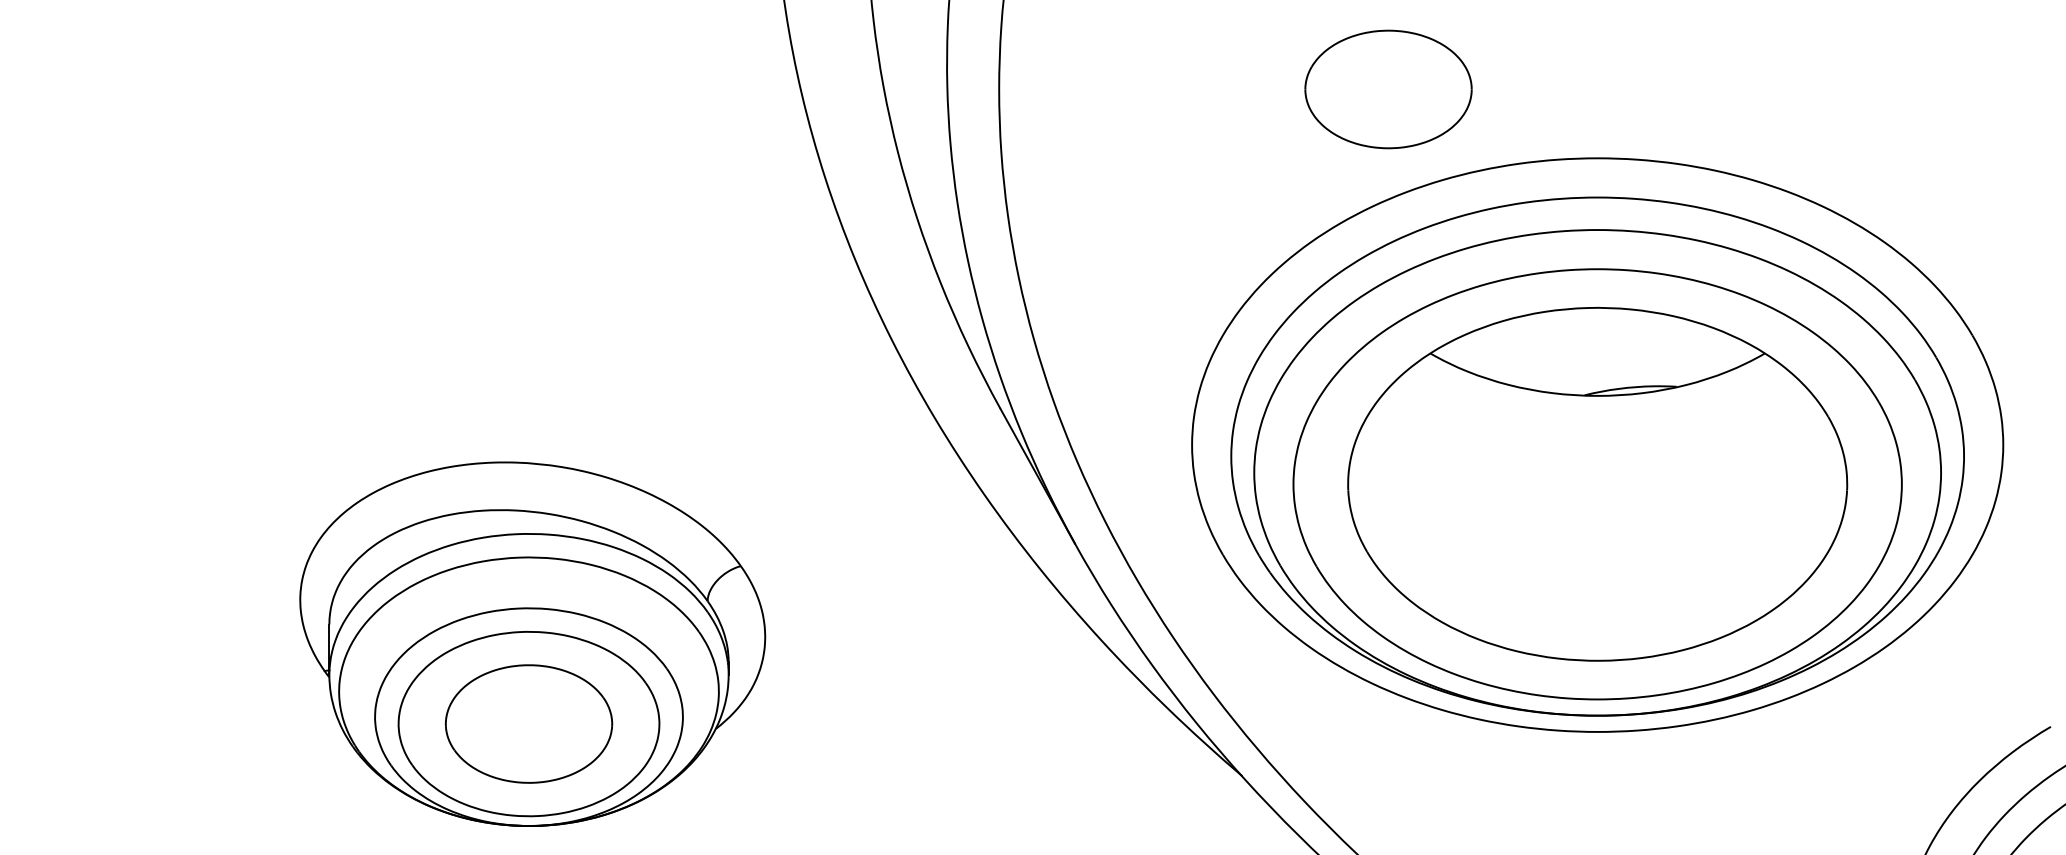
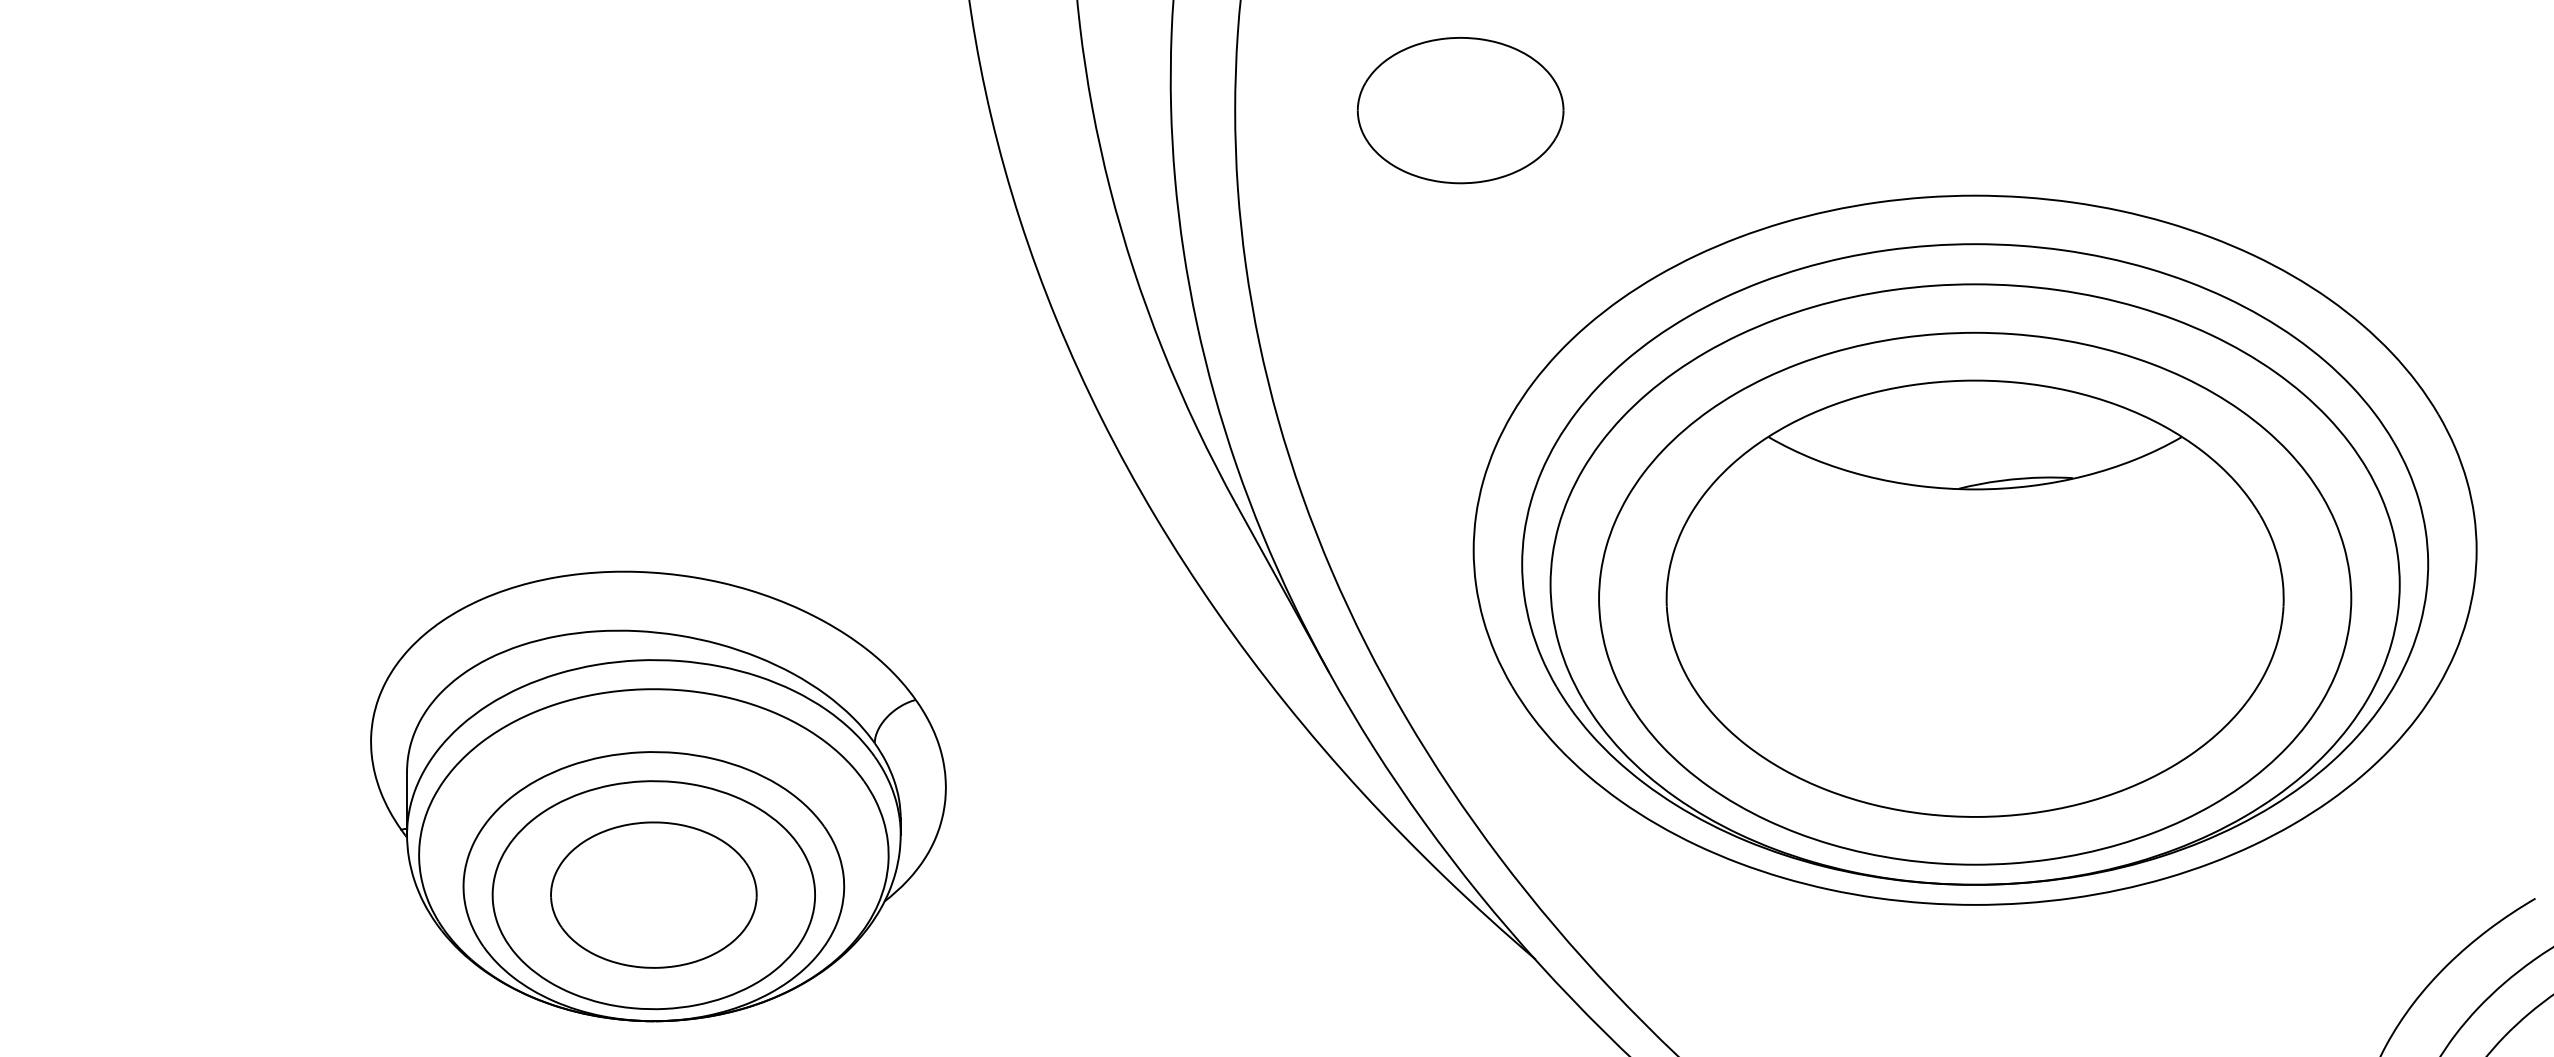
part: (1388, 89) -> (1460, 110), moved

